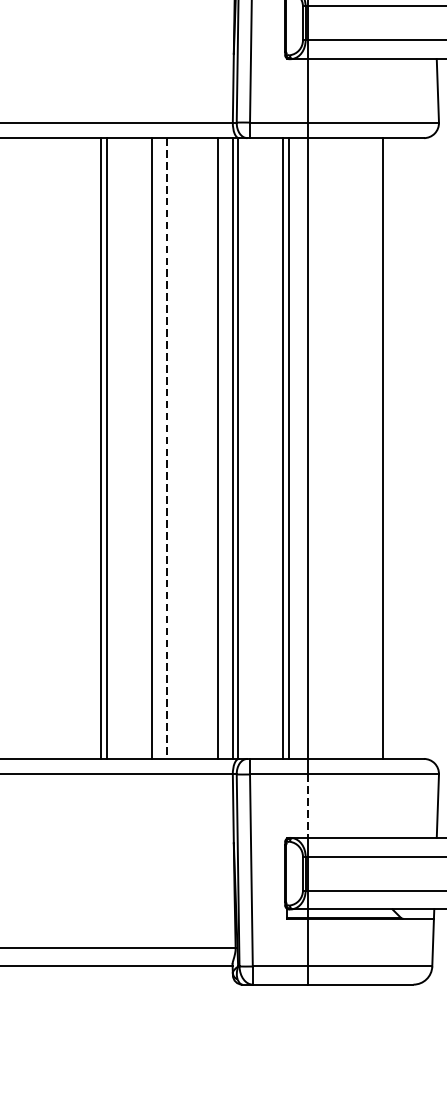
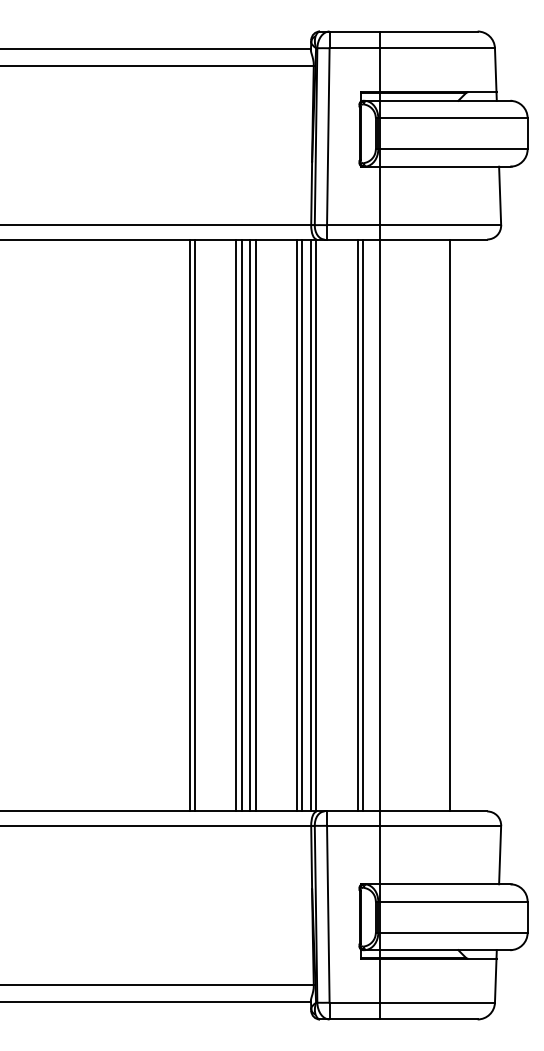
line: (157, 448) -> (241, 525), added
line: (166, 448) -> (250, 525), dashed -> solid
line: (172, 448) -> (255, 525), added
line: (223, 448) -> (302, 525), added
line: (308, 806) -> (380, 855), dashed -> solid

